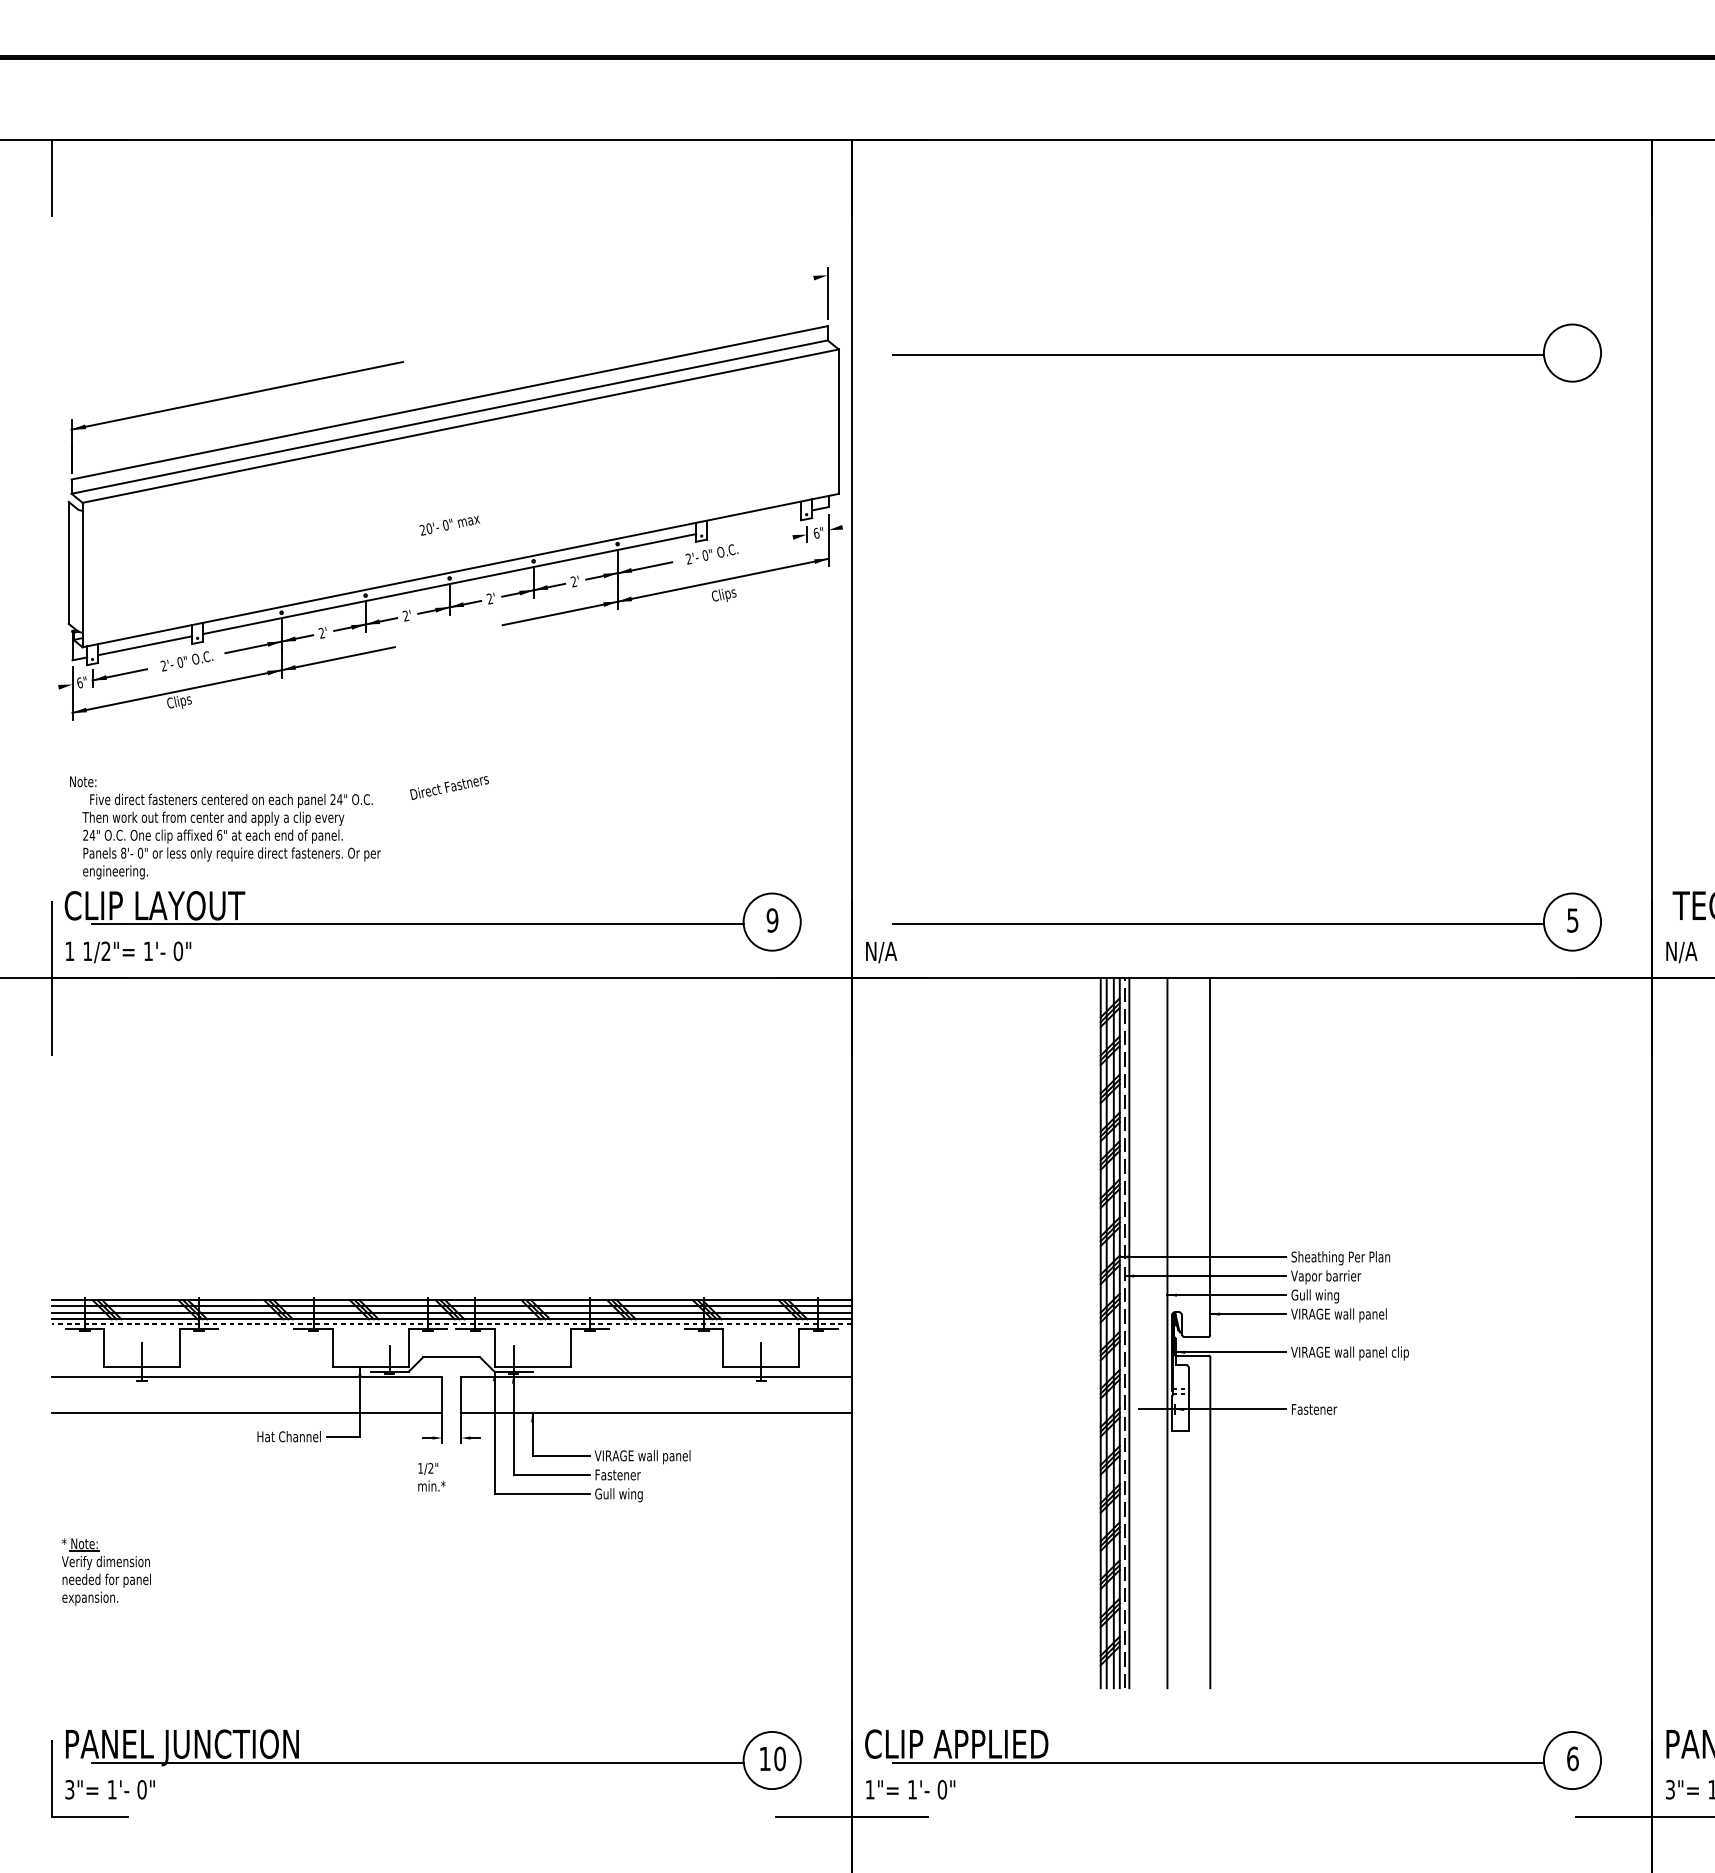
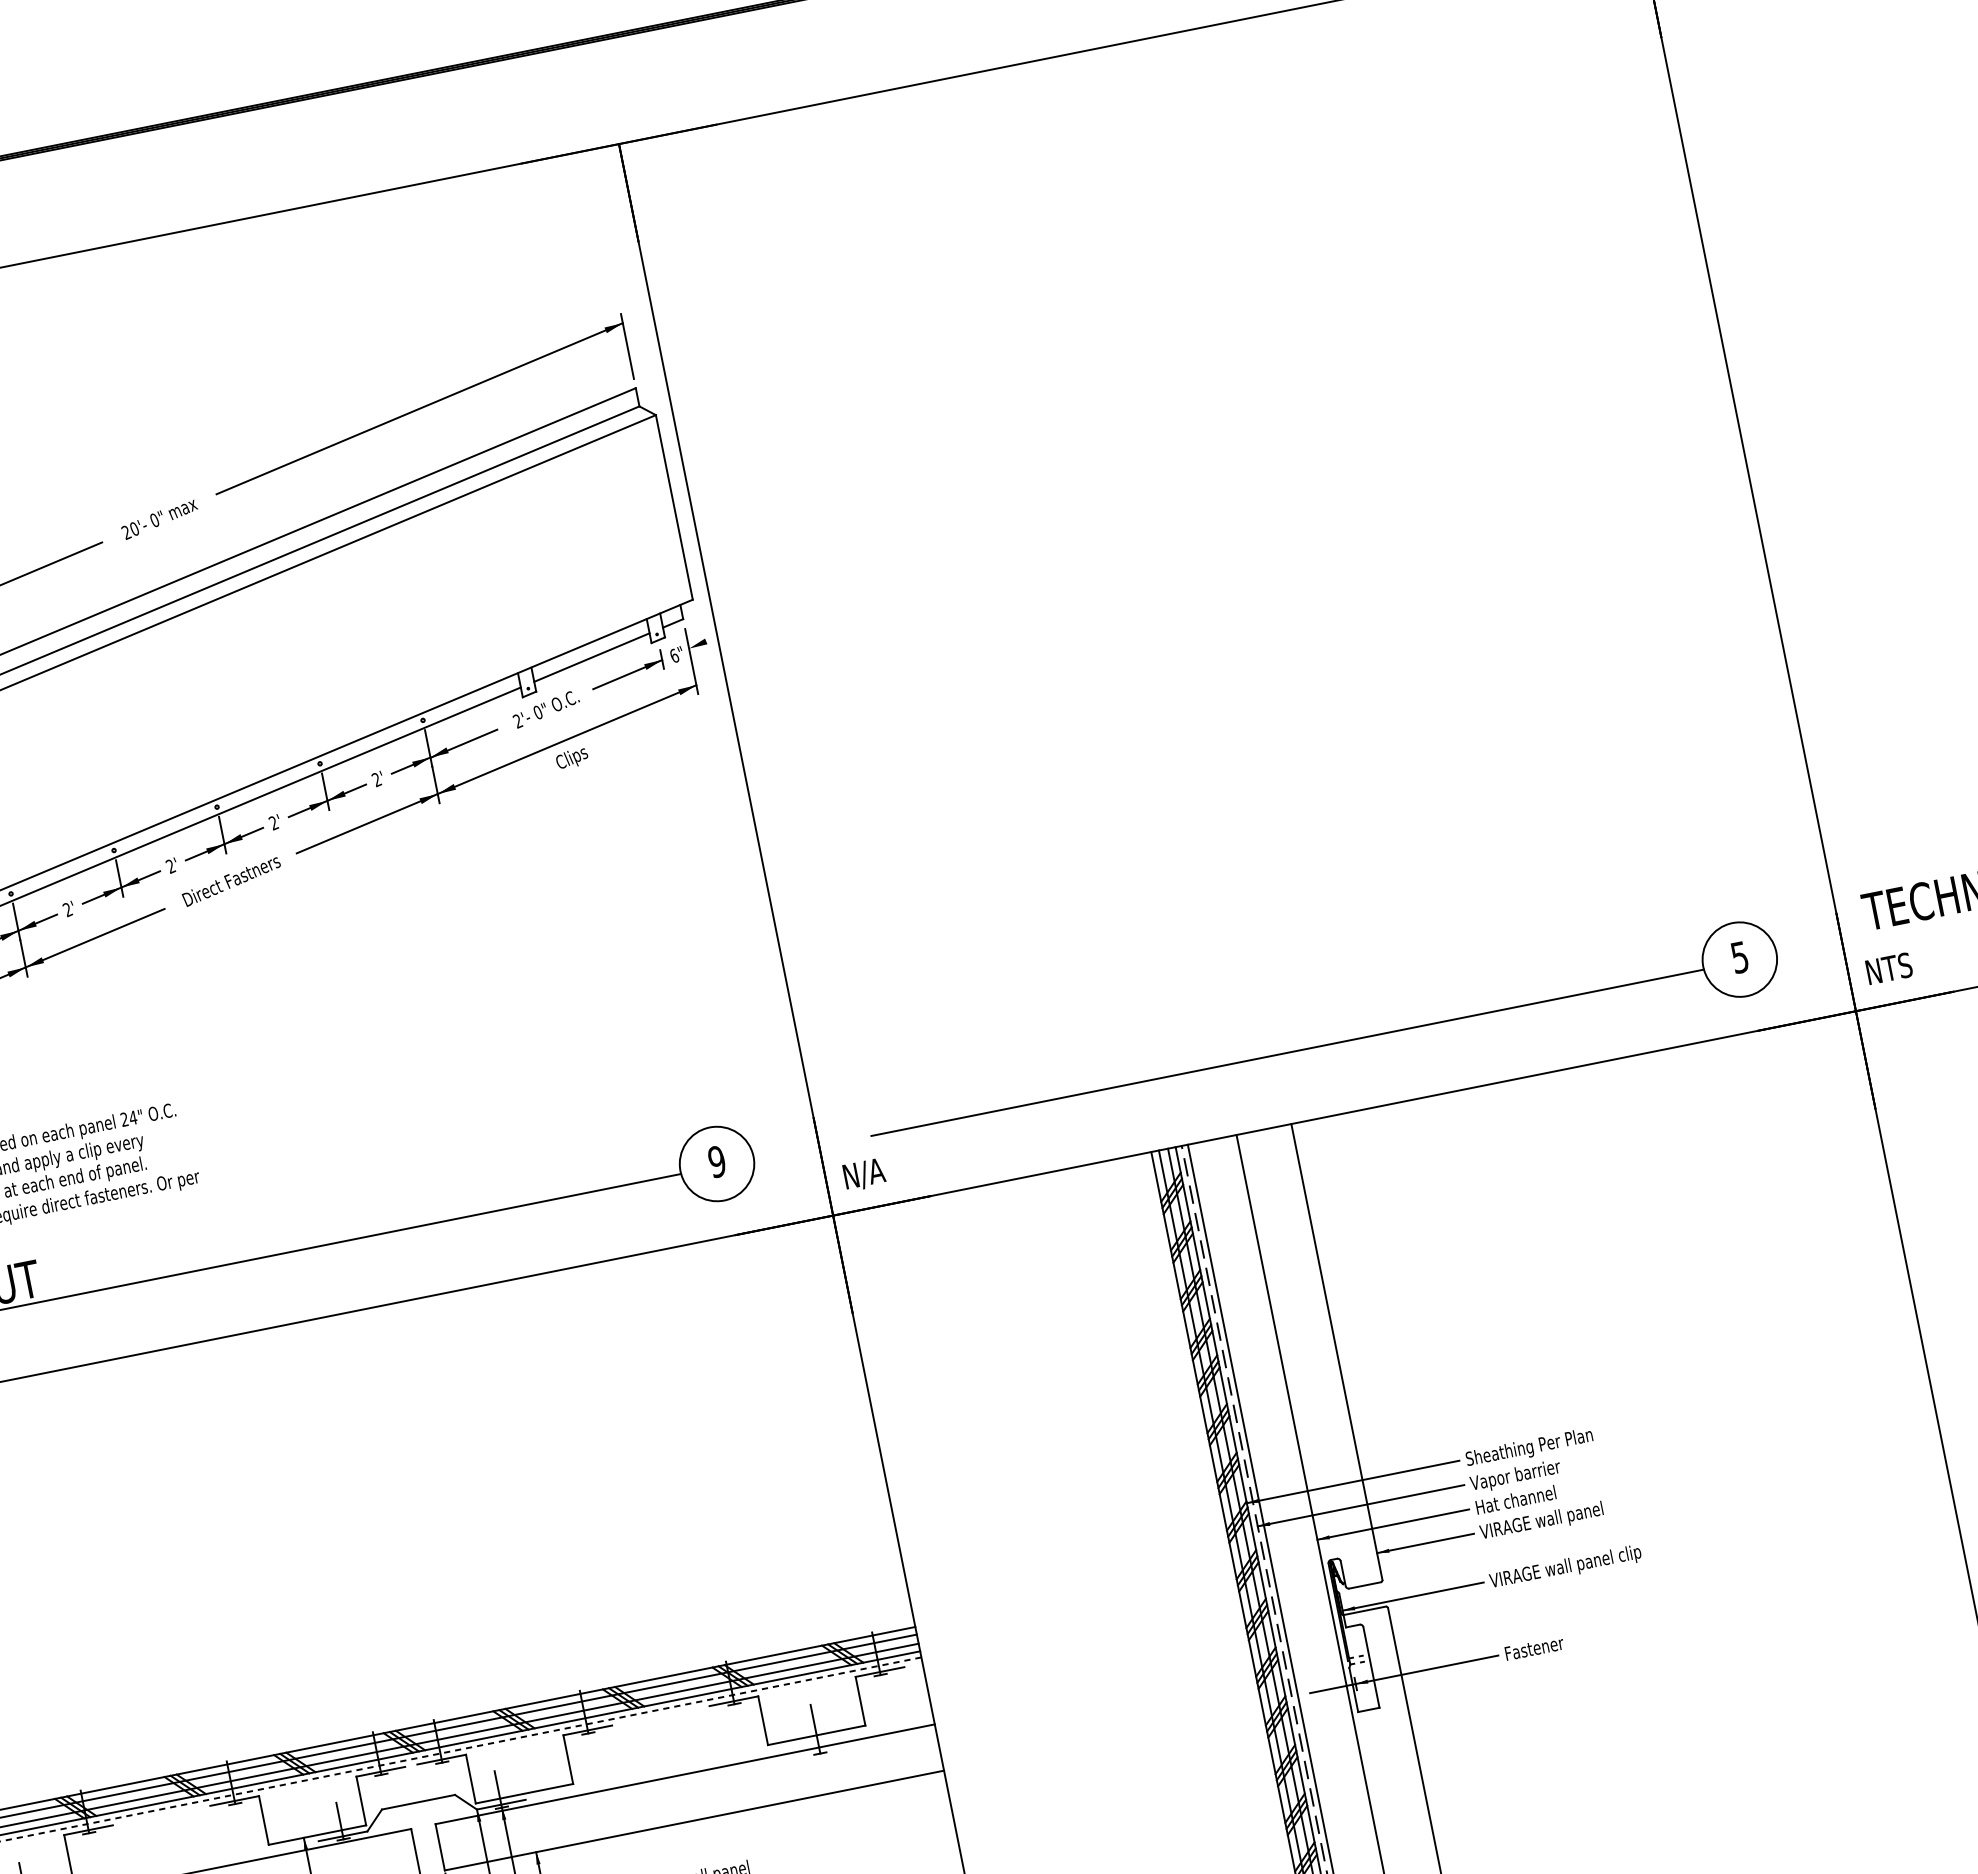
line: (661, 308) -> (418, 408), added
part: (1246, 352) -> (1177, 314), removed
line: (754, 521) -> (592, 656), added
text: (449, 525) -> (159, 519), moved
line: (778, 540) -> (627, 674), added
text: (449, 787) -> (231, 881), moved
text: (1689, 952) -> (1897, 968), N/A -> NTS
text: (1322, 1296) -> (1515, 1501), Gull wing -> Hat channel

